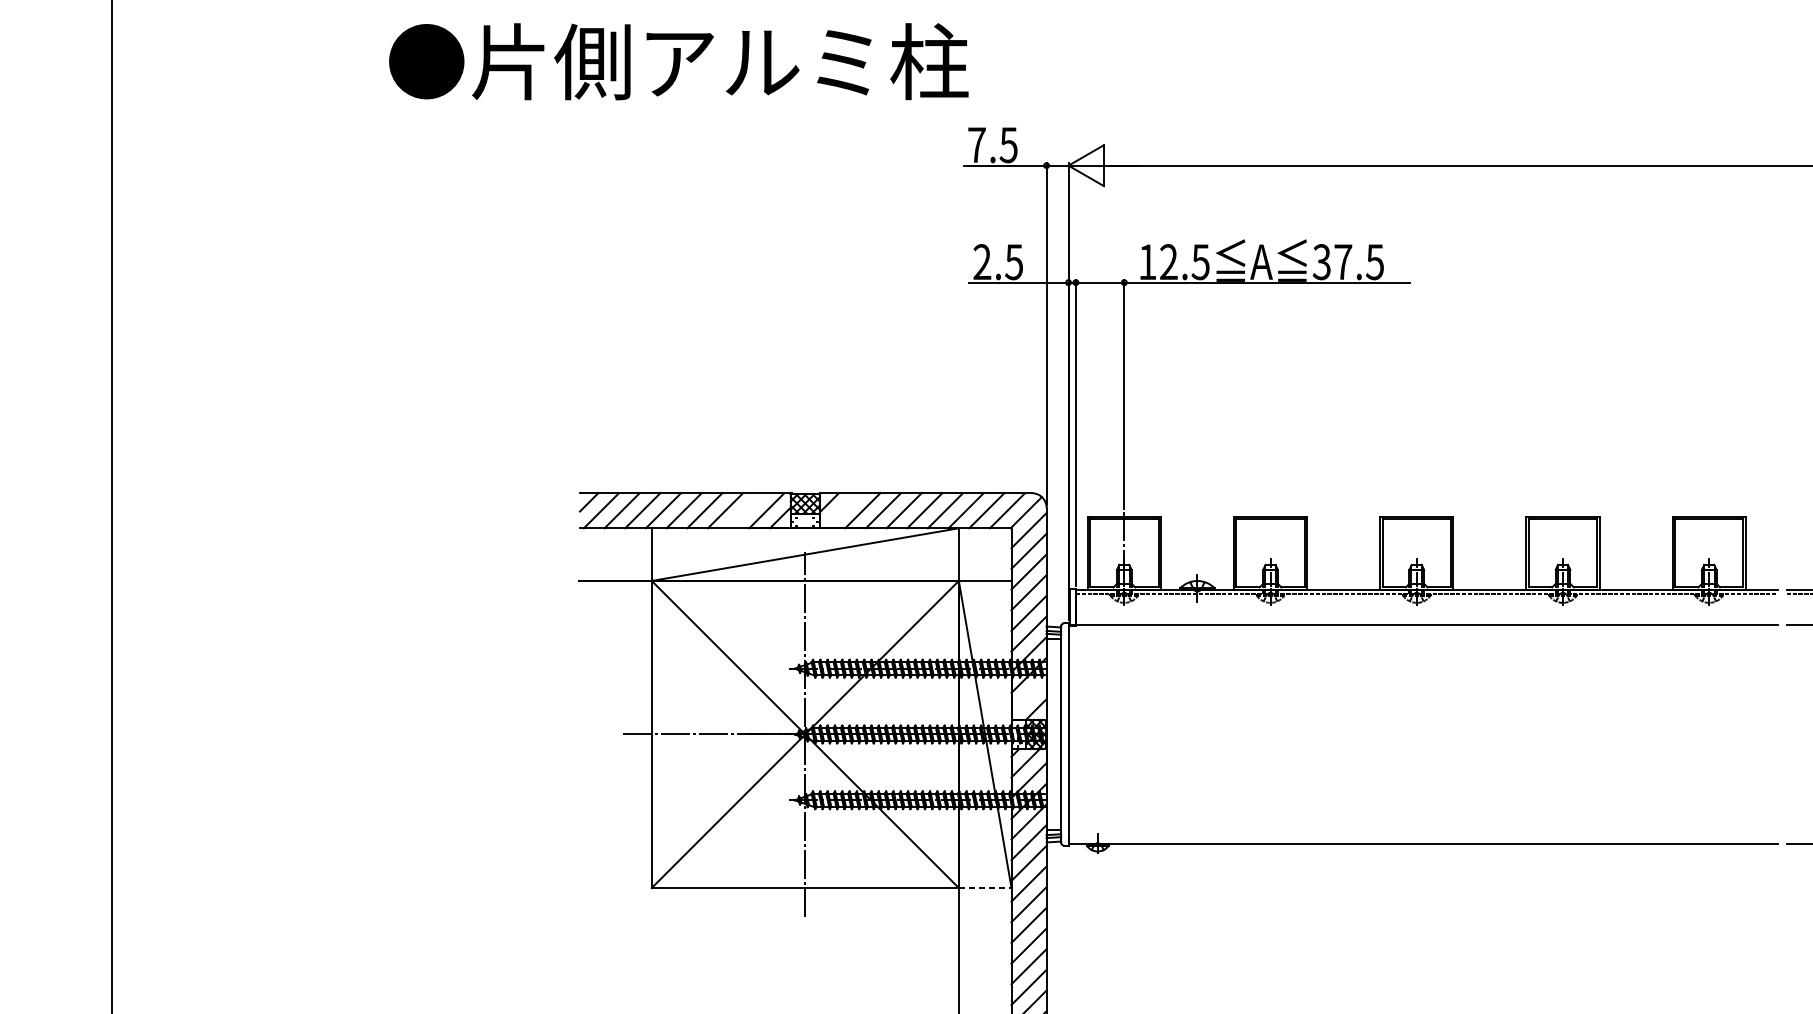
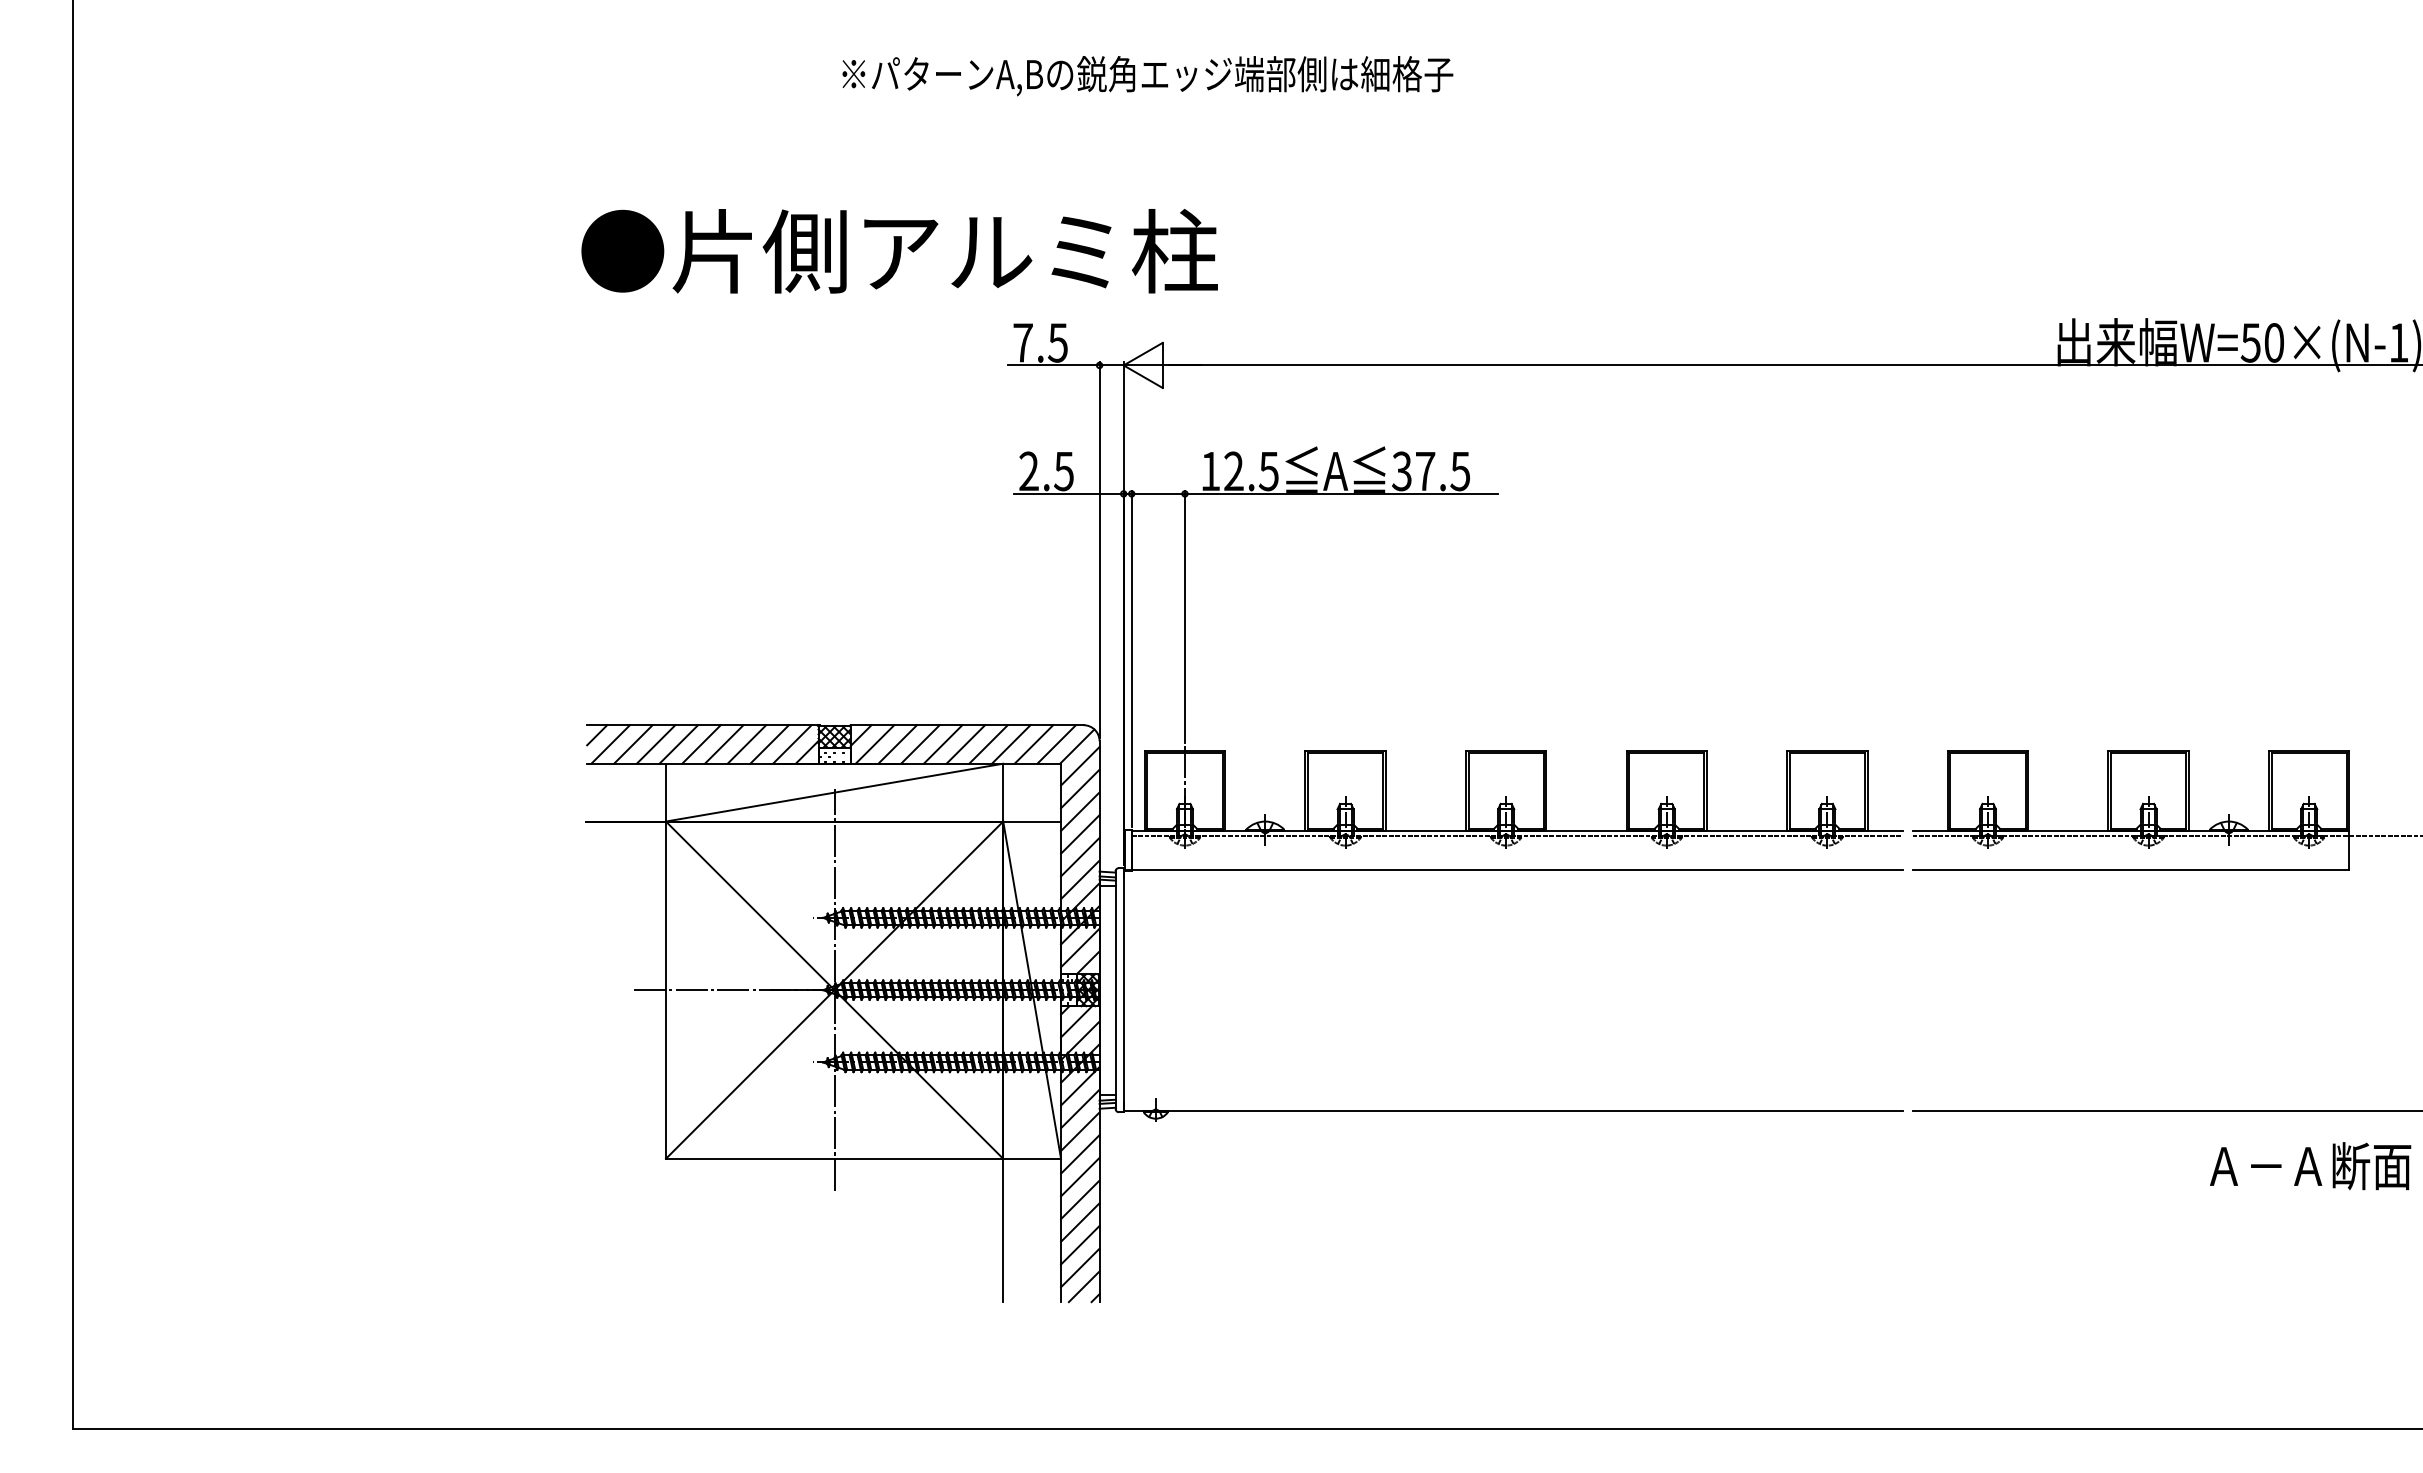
text: (678, 61) -> (899, 251), moved
line: (746, 510) -> (769, 744), added
line: (841, 510) -> (874, 744), added
line: (1029, 695) -> (1080, 947), added
line: (985, 887) -> (1032, 1158), dashed -> solid

